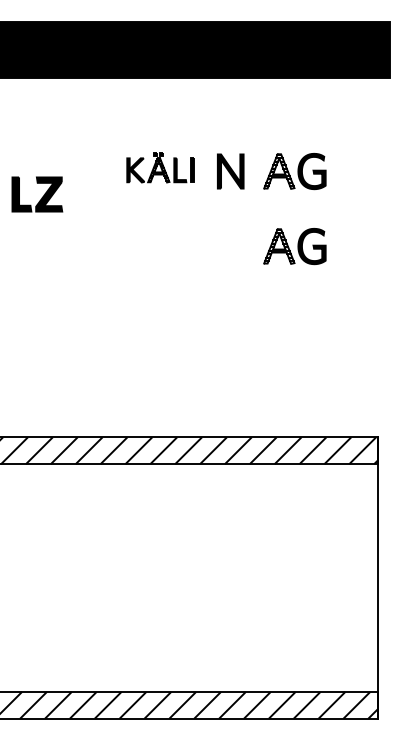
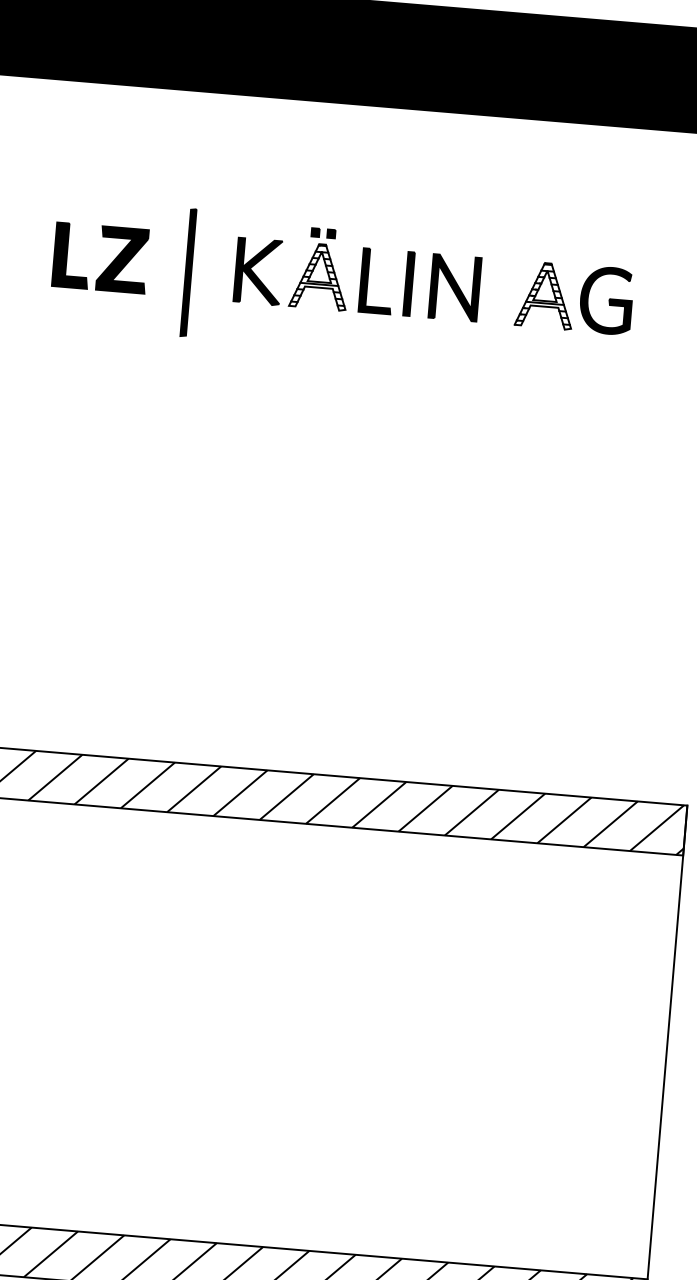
part: (160, 167) -> (325, 269), size x1.43
part: (87, 175) -> (187, 272), added
part: (37, 194) -> (101, 258), moved
part: (294, 246) -> (562, 437), removed

